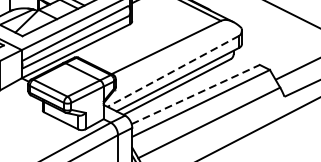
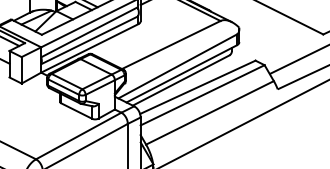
line: (173, 71) -> (177, 66), dashed -> solid
line: (195, 94) -> (197, 87), dashed -> solid

